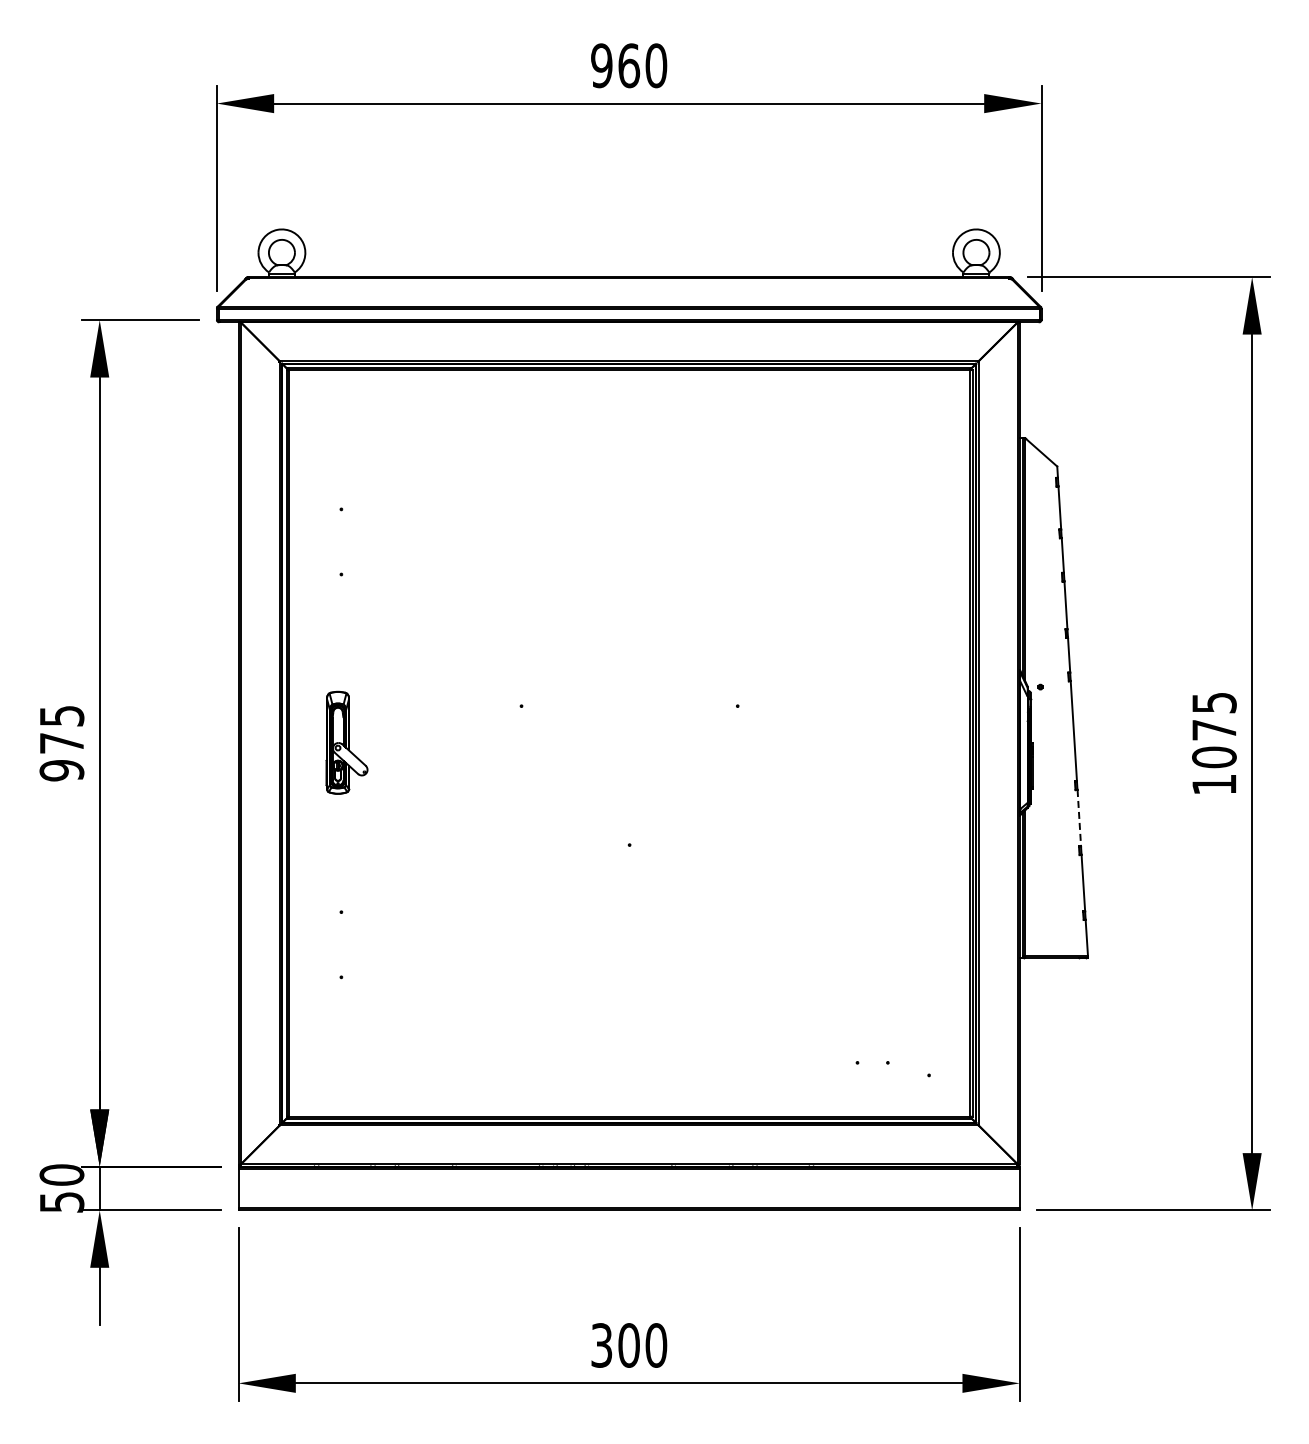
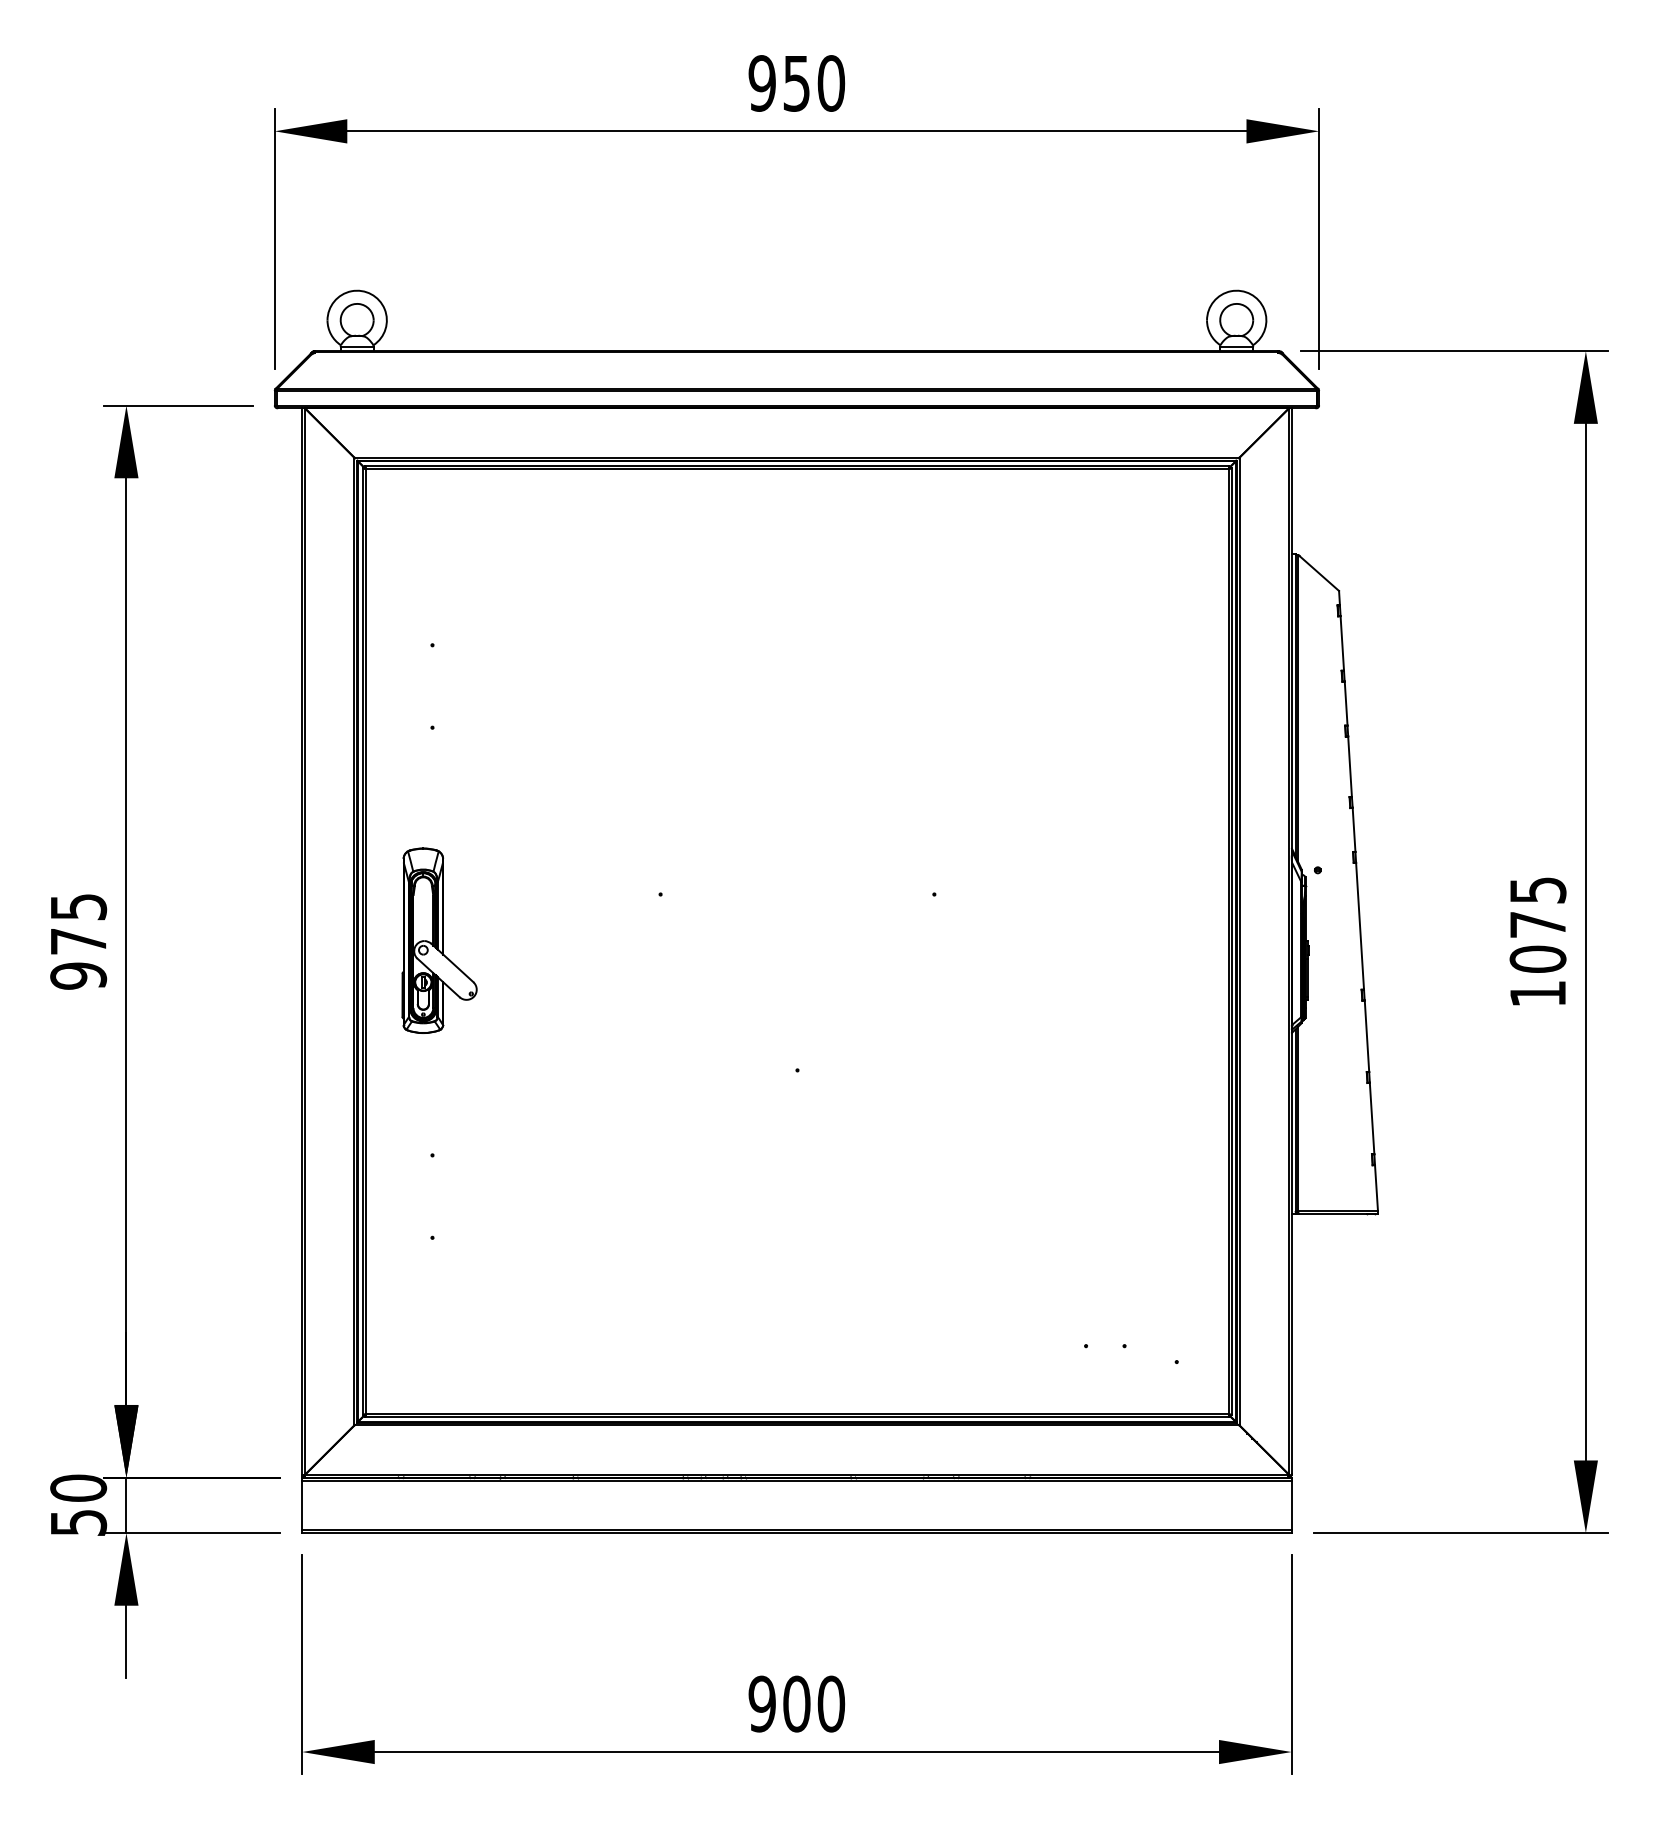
text: (629, 65) -> (797, 83), 960 -> 950
part: (346, 742) -> (438, 940), size x1.43
line: (1079, 818) -> (1367, 1036), dashed -> solid
text: (601, 1345) -> (761, 1704), 300 -> 900

